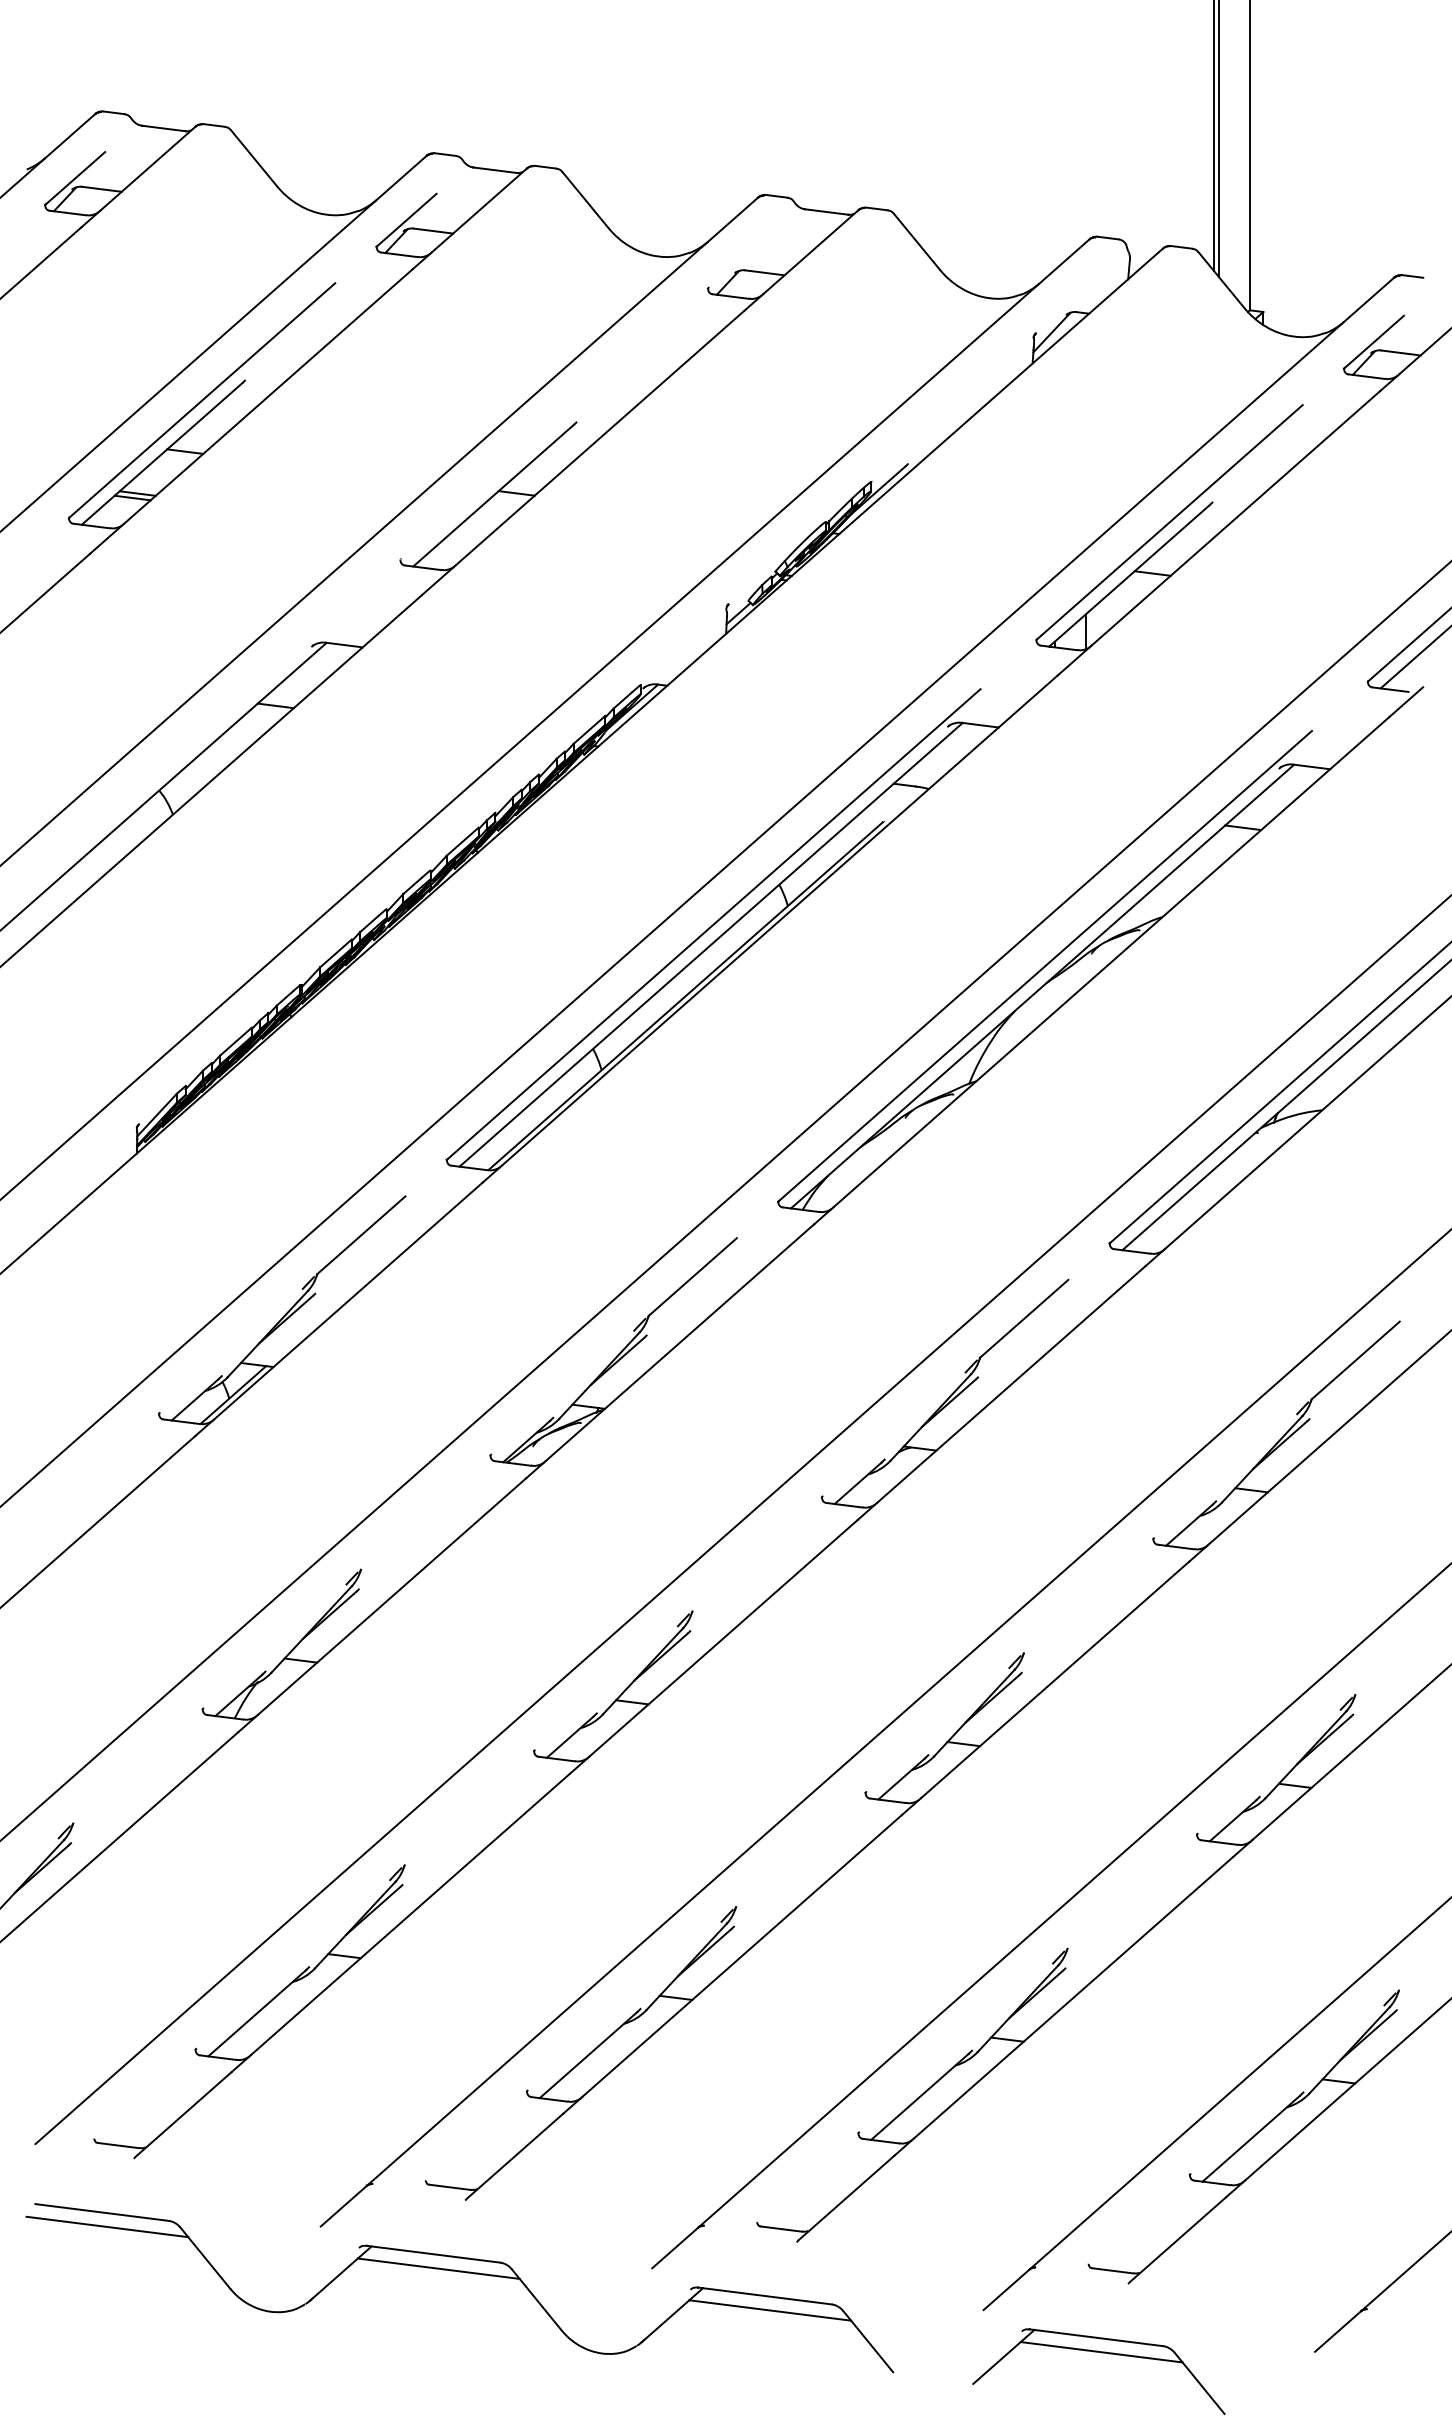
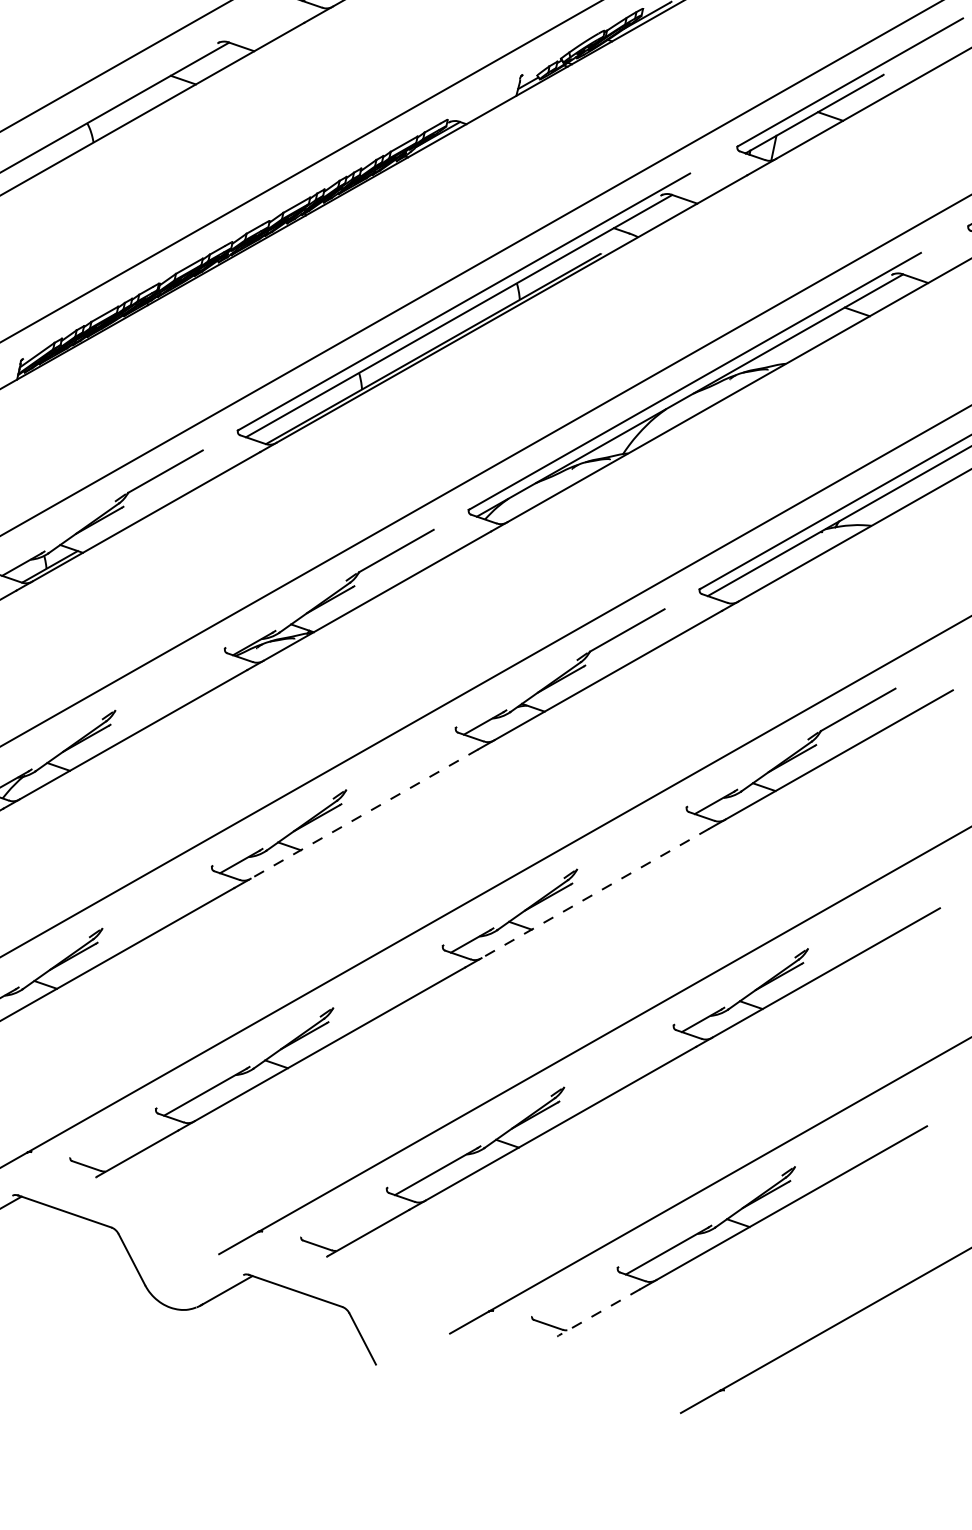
line: (723, 1638) -> (364, 814), solid -> dashed
line: (1054, 1680) -> (594, 893), solid -> dashed
line: (1177, 2239) -> (599, 1312), solid -> dashed
line: (438, 2268) -> (66, 1222), removed
line: (770, 2310) -> (297, 1302), removed
part: (1101, 2353) -> (527, 1382), removed

